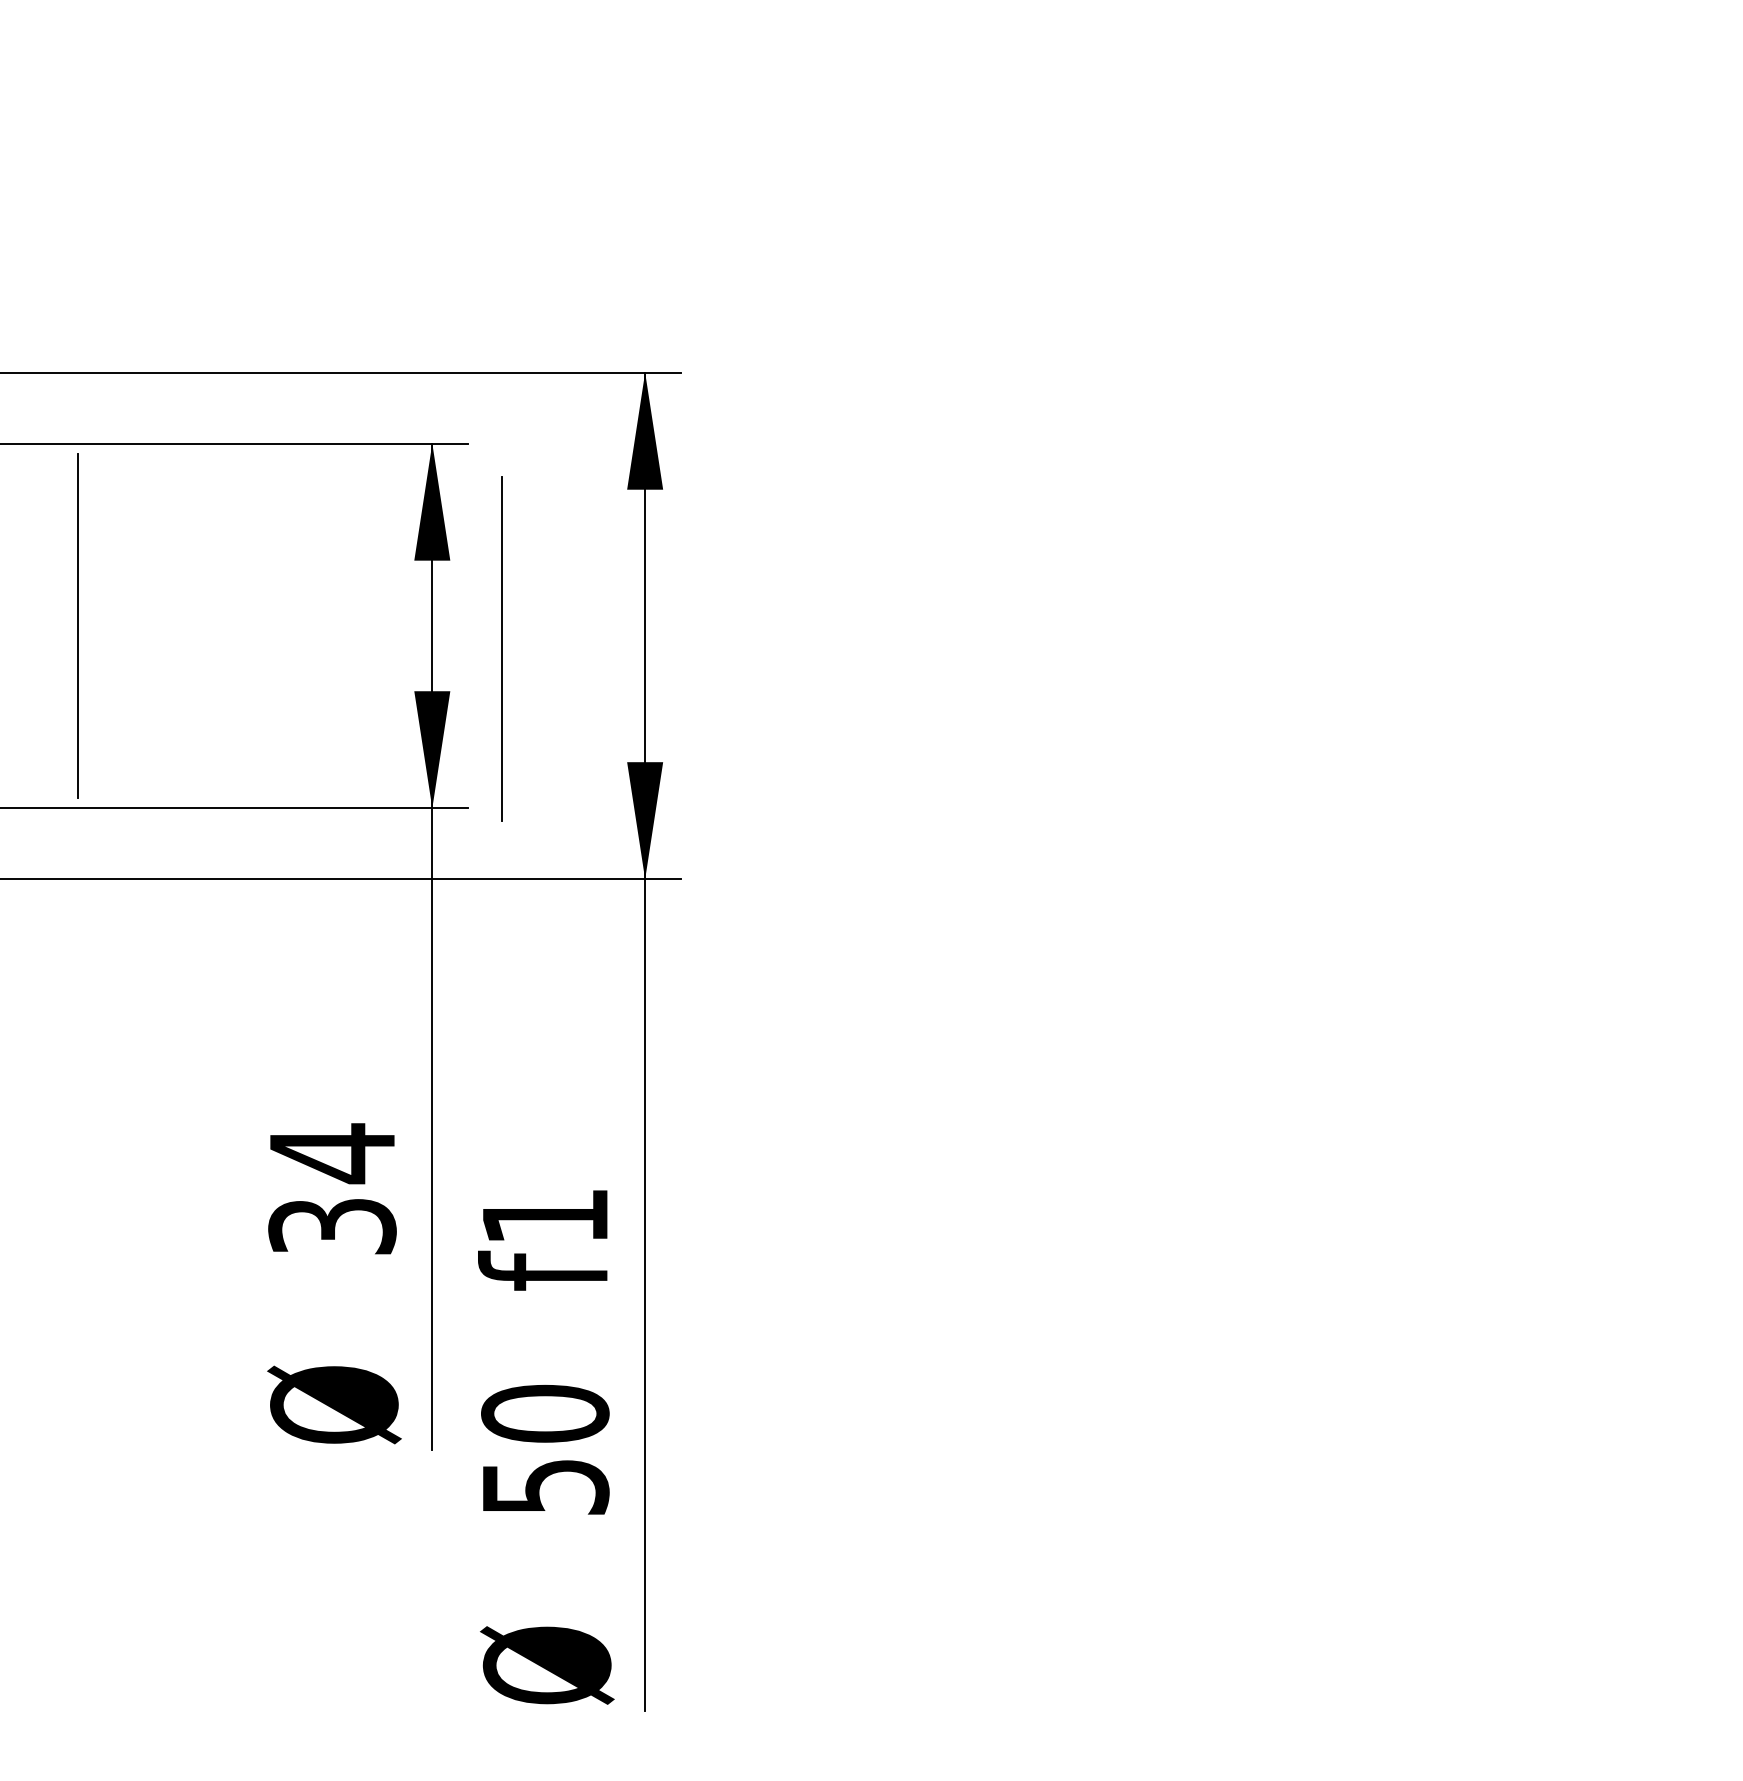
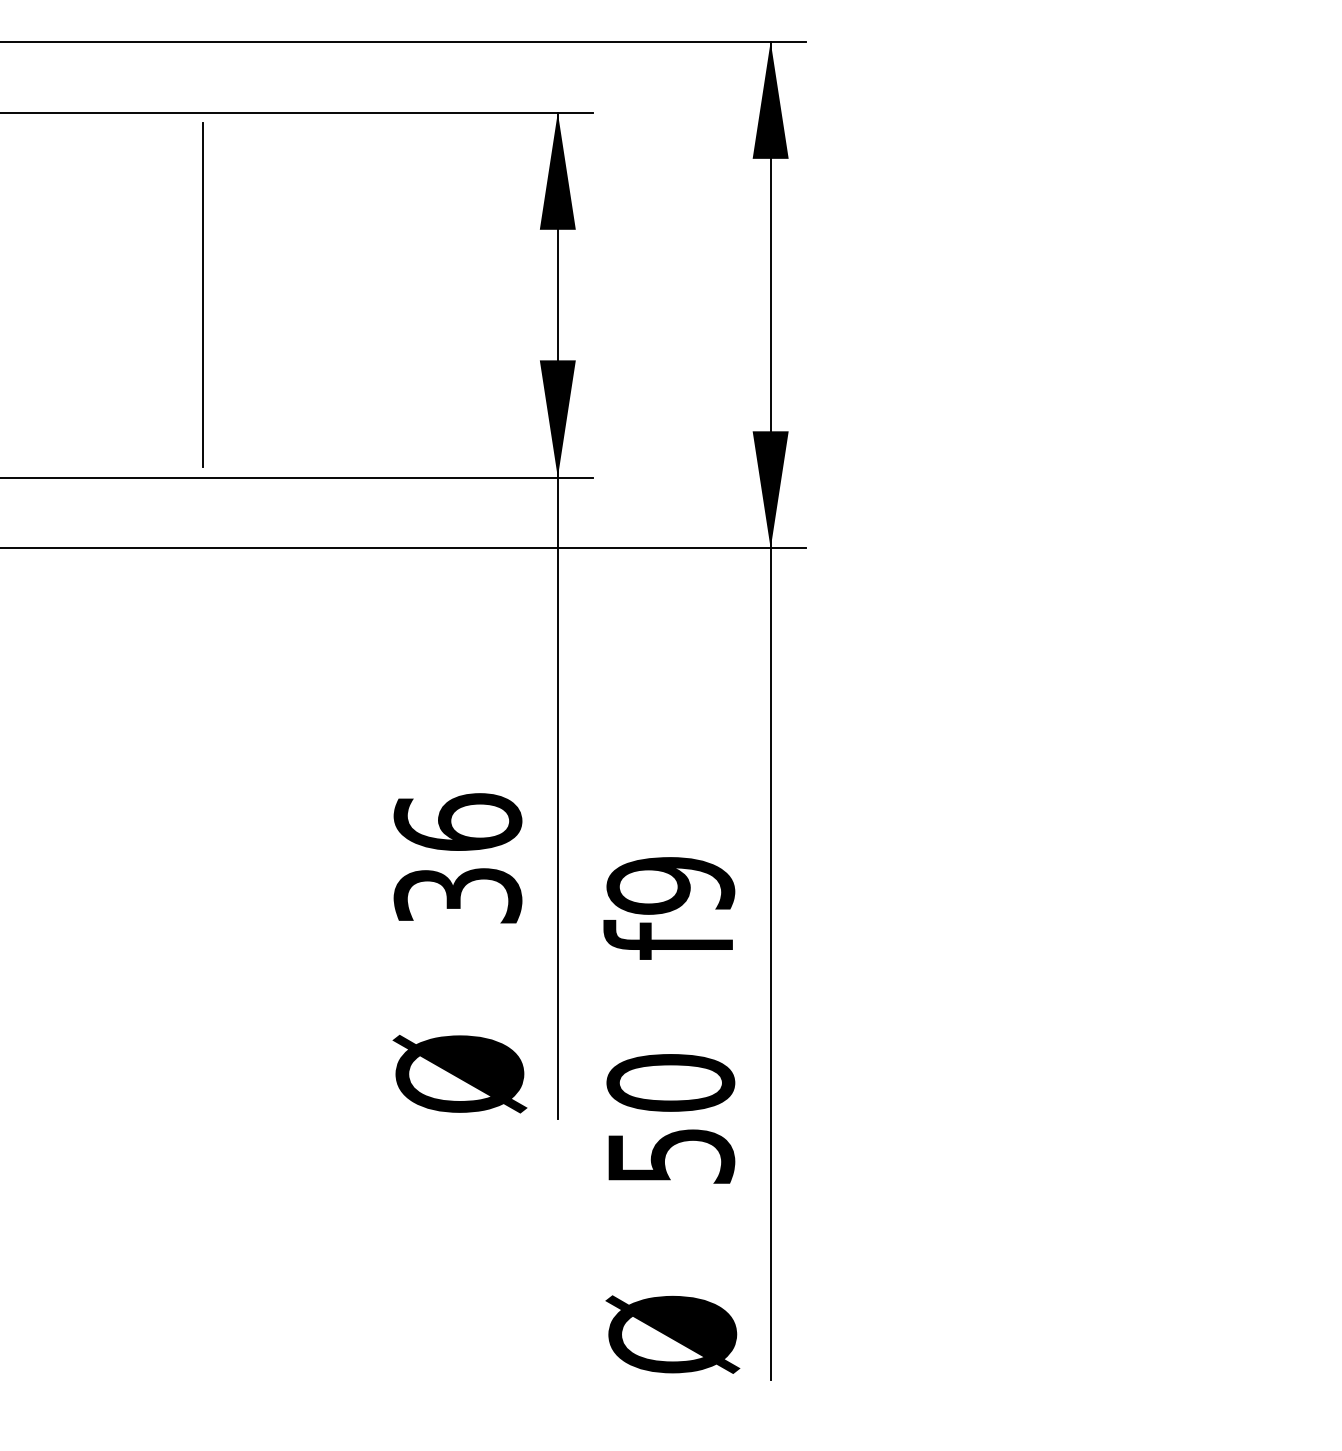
line: (501, 648) -> (627, 317), removed
text: (332, 1153) -> (458, 822), 34 -> 36
text: (545, 1216) -> (671, 885), f1 -> f9

